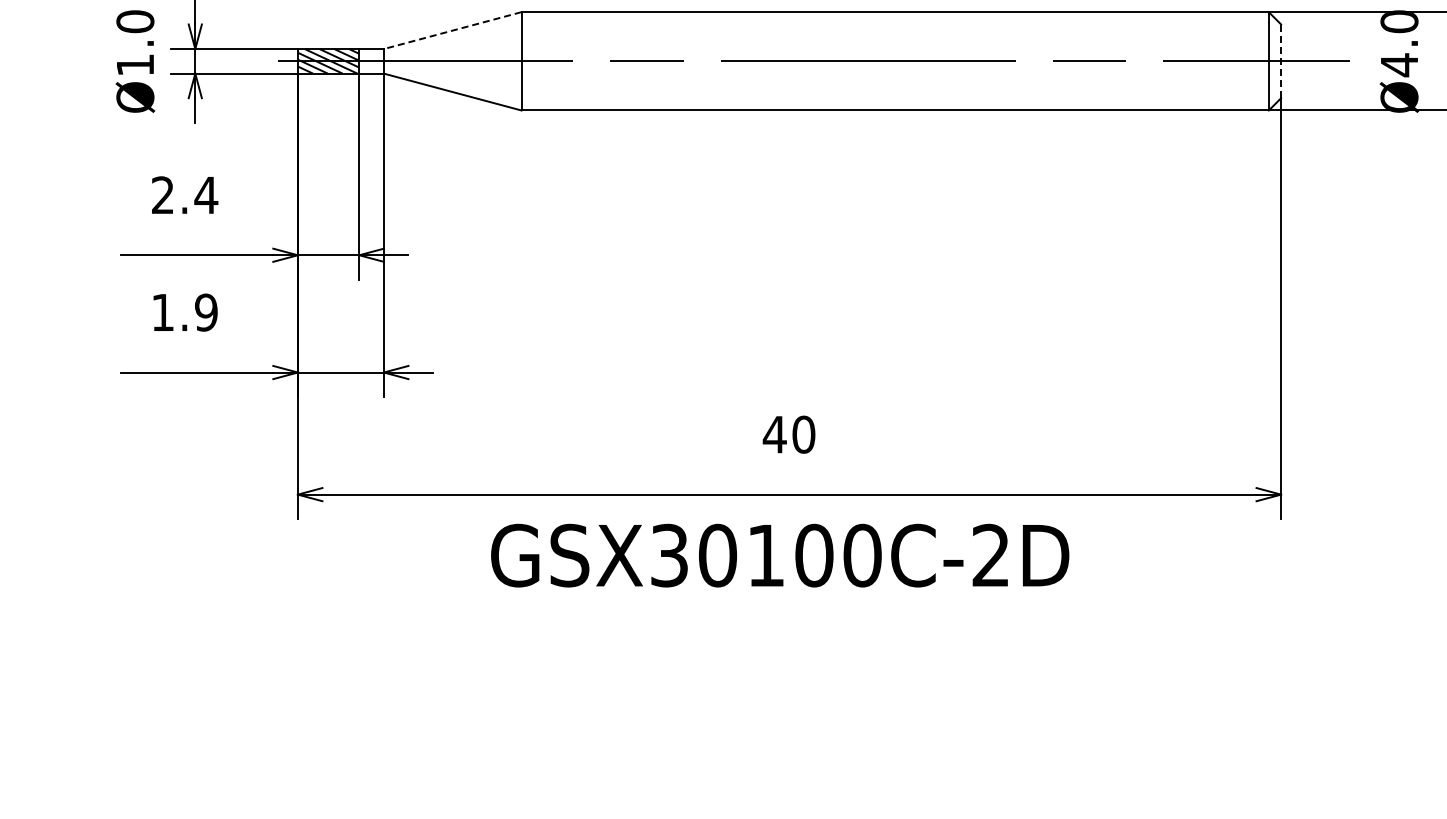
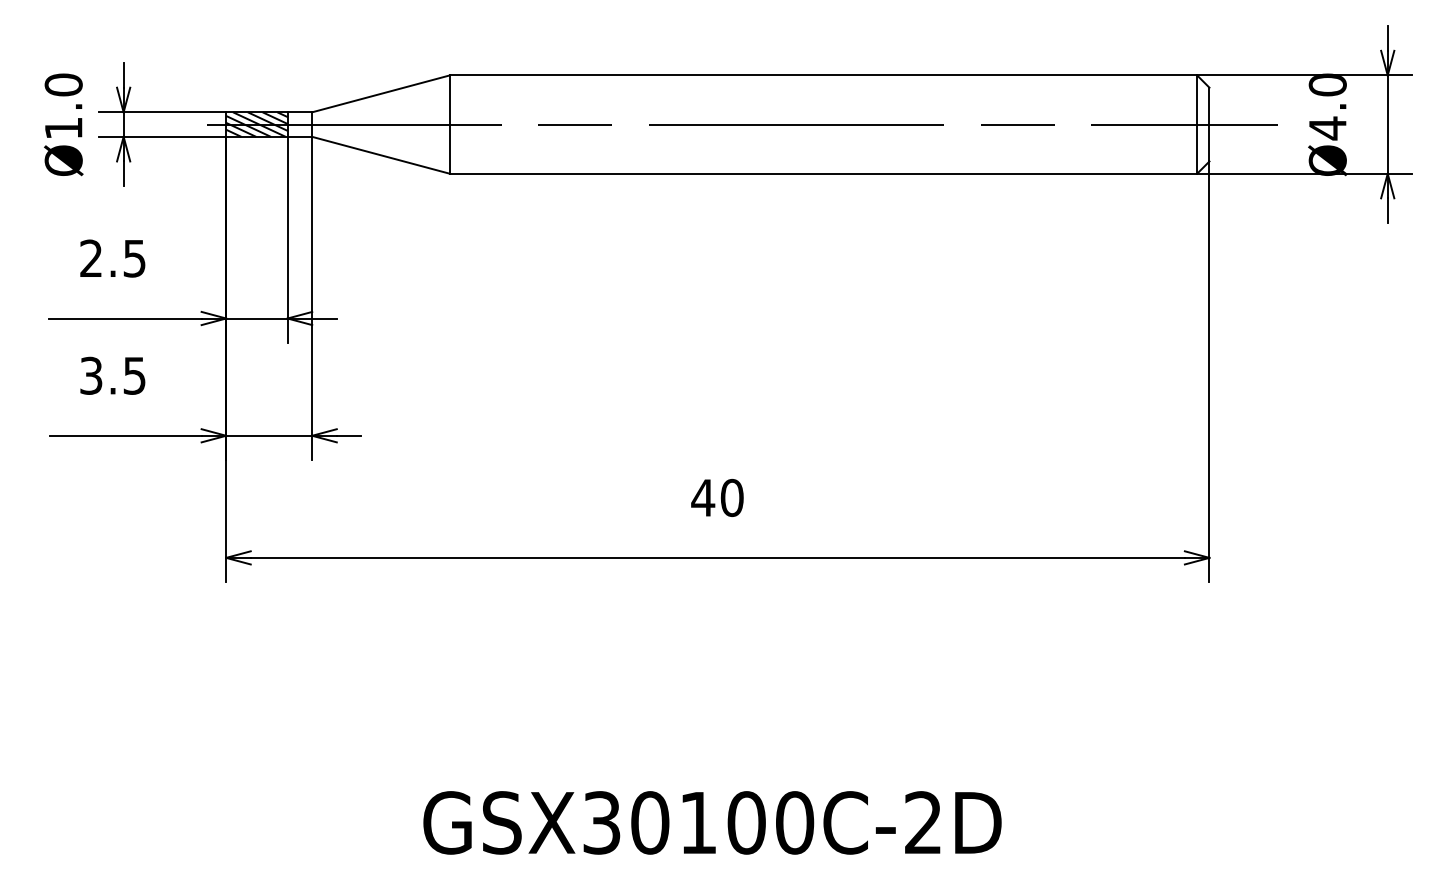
line: (452, 30) -> (380, 93), dashed -> solid
line: (1281, 61) -> (1209, 124), dashed -> solid
text: (206, 195) -> (134, 258), 2.4 -> 2.5
text: (185, 312) -> (113, 375), 1.9 -> 3.5
text: (780, 555) -> (712, 822), moved

